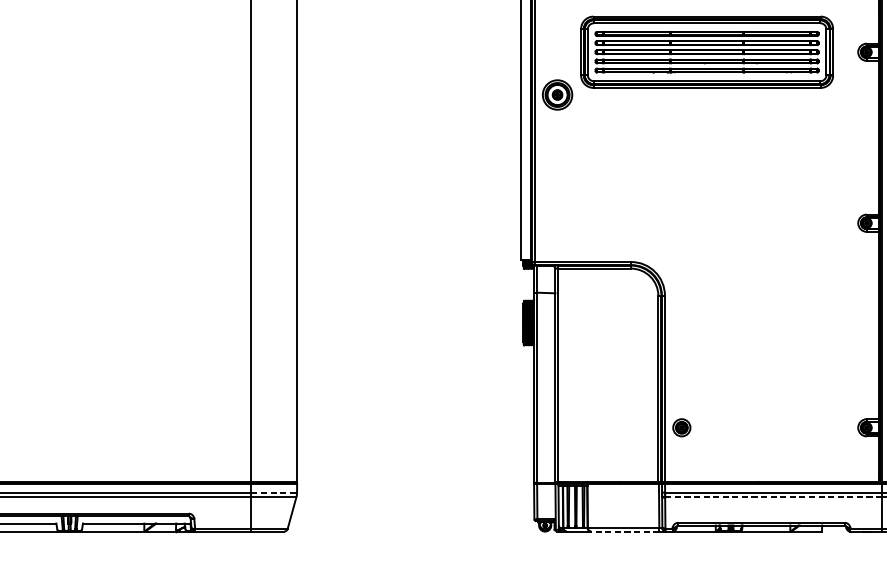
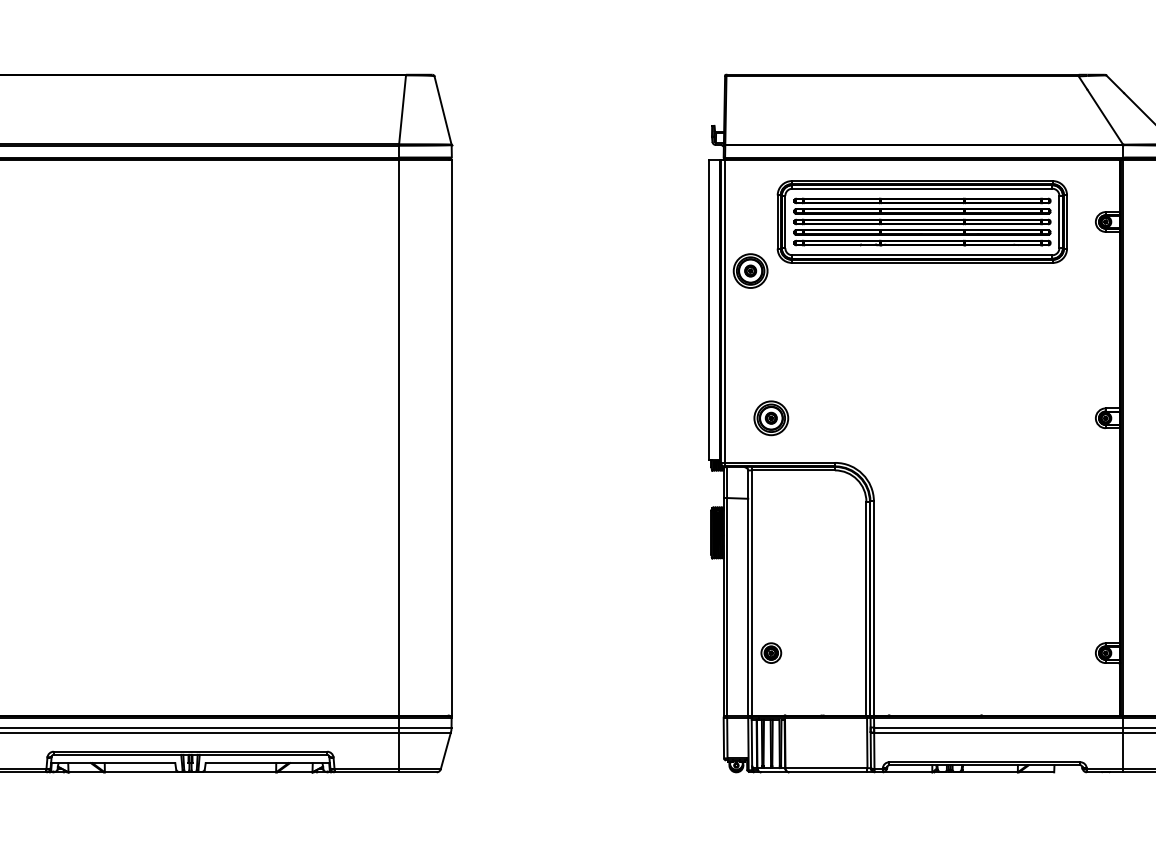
part: (575, 223) -> (771, 418), added
part: (681, 427) -> (771, 652), moved
line: (274, 492) -> (425, 727), dashed -> solid
line: (773, 496) -> (998, 732), dashed -> solid
line: (624, 531) -> (827, 772), dashed -> solid

